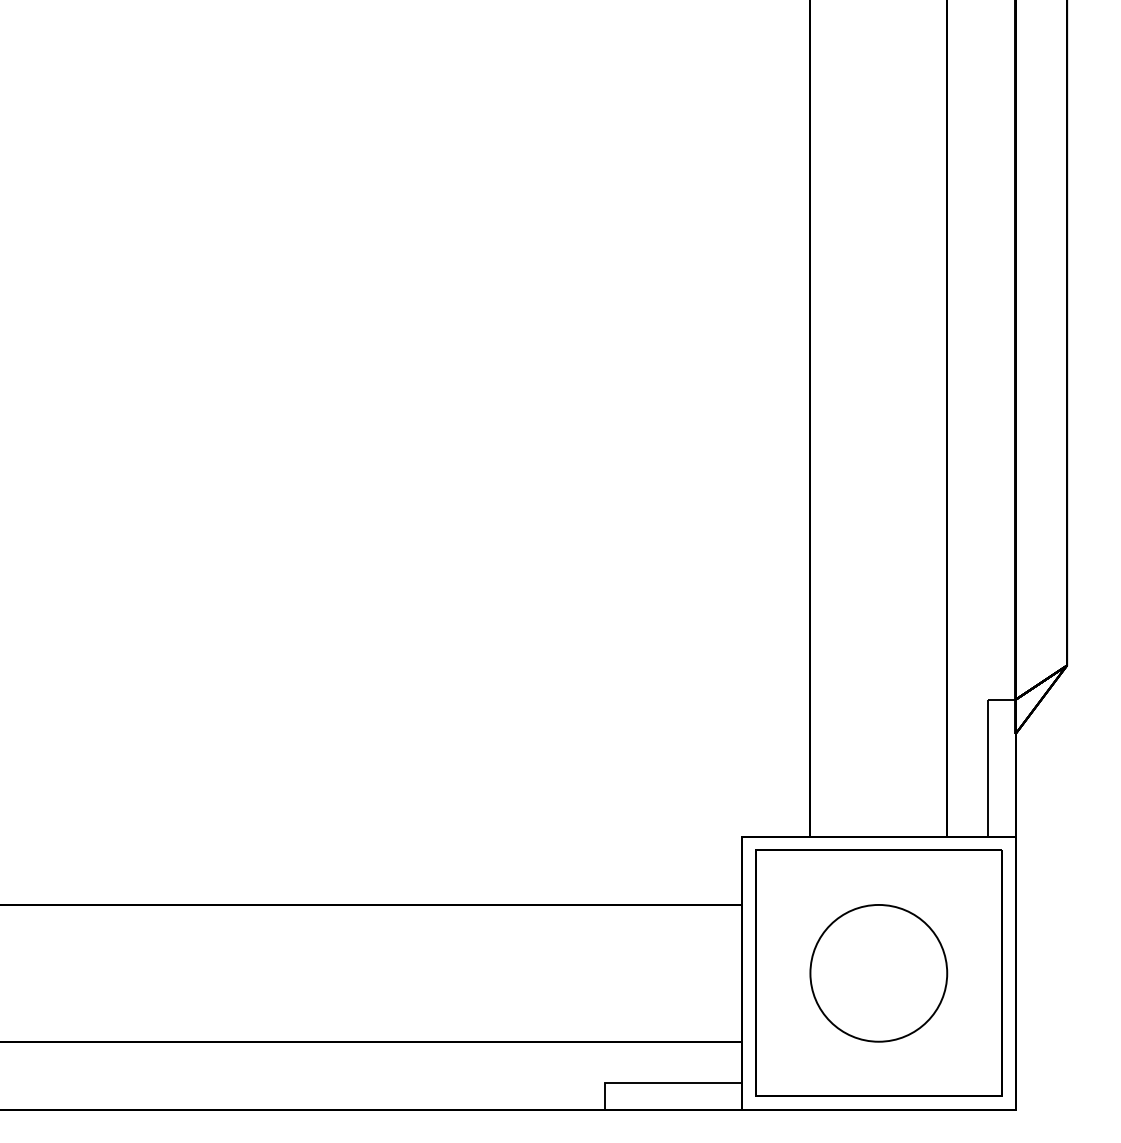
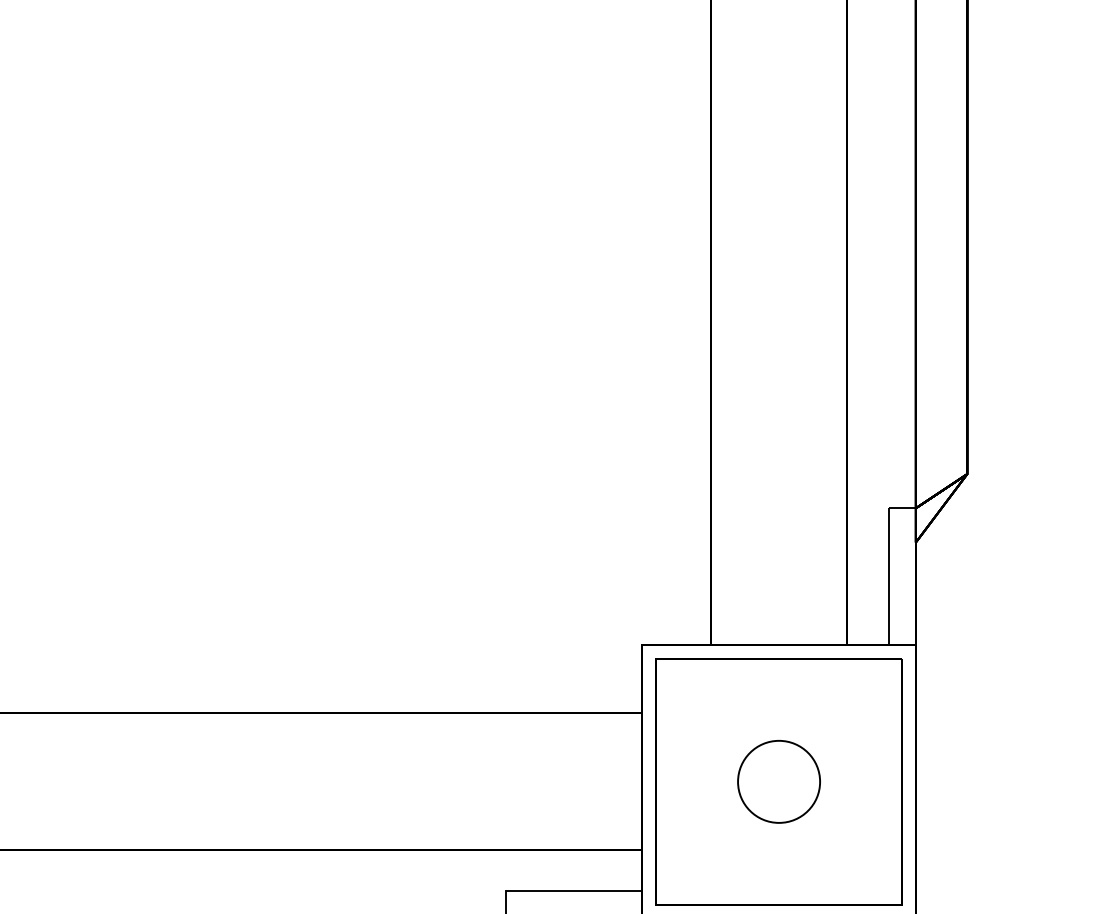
circle: (878, 972) -> (778, 781), size x0.6

